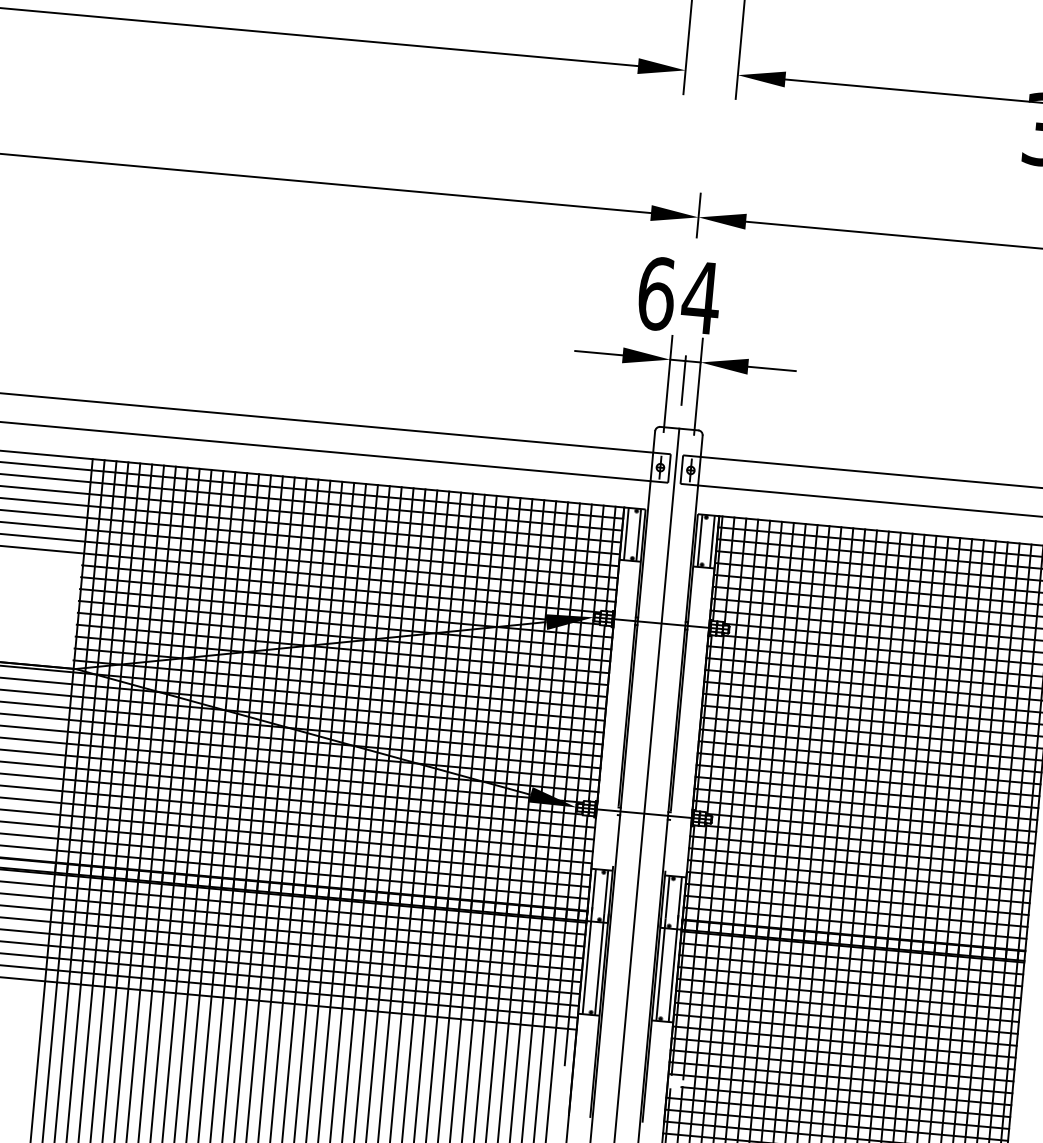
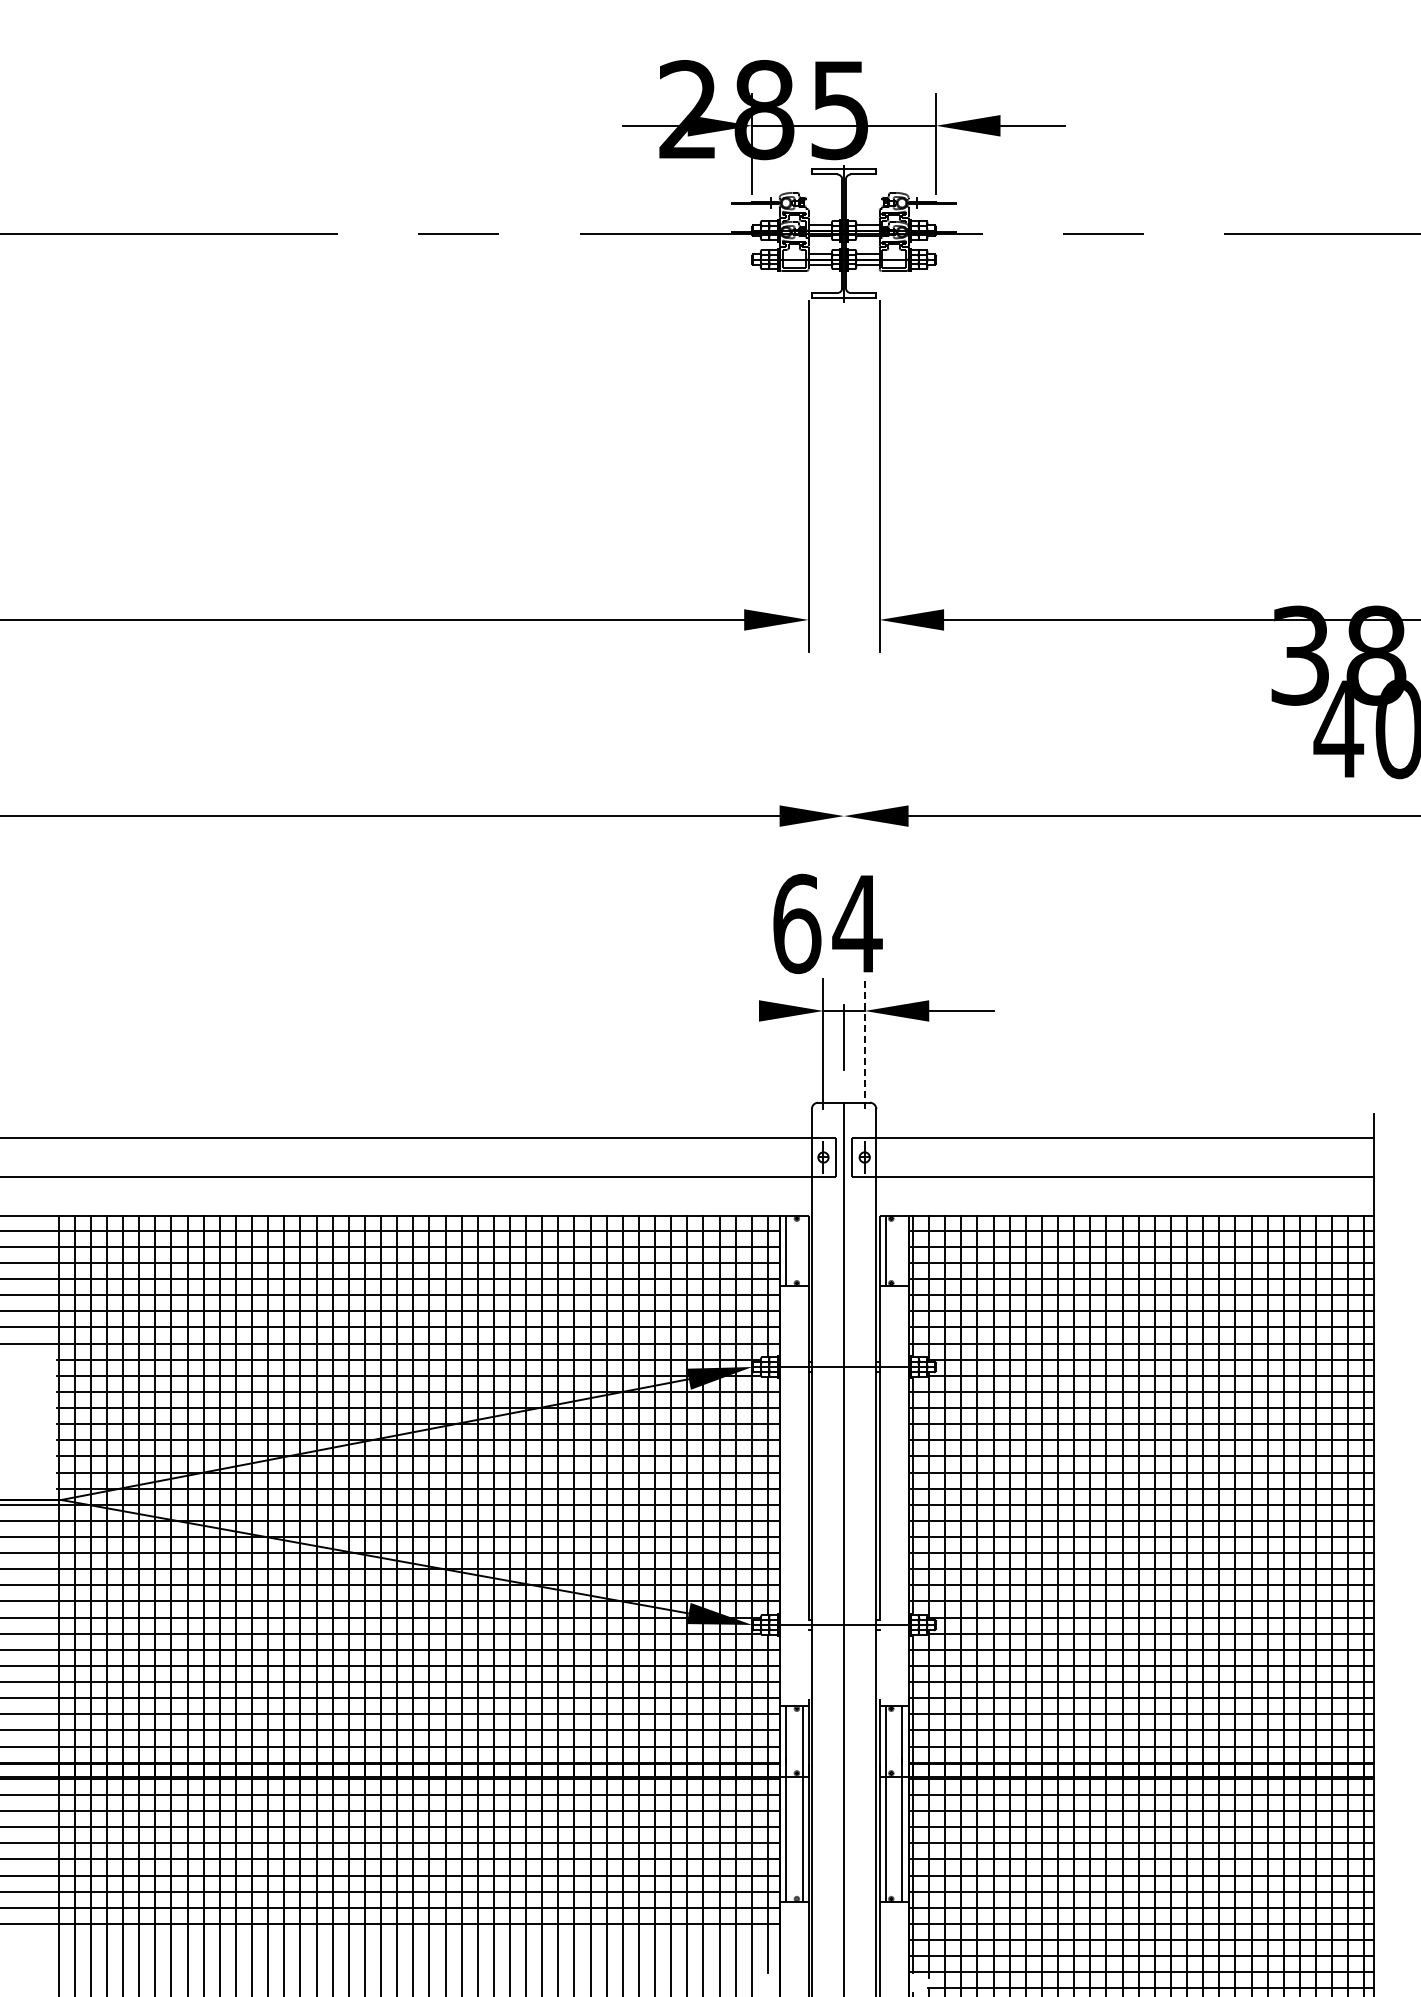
line: (699, 215) -> (844, 813), removed
line: (598, 352) -> (726, 1010), removed
line: (698, 386) -> (864, 1043), solid -> dashed
line: (638, 534) -> (802, 1250), removed
line: (712, 541) -> (902, 1250), removed

